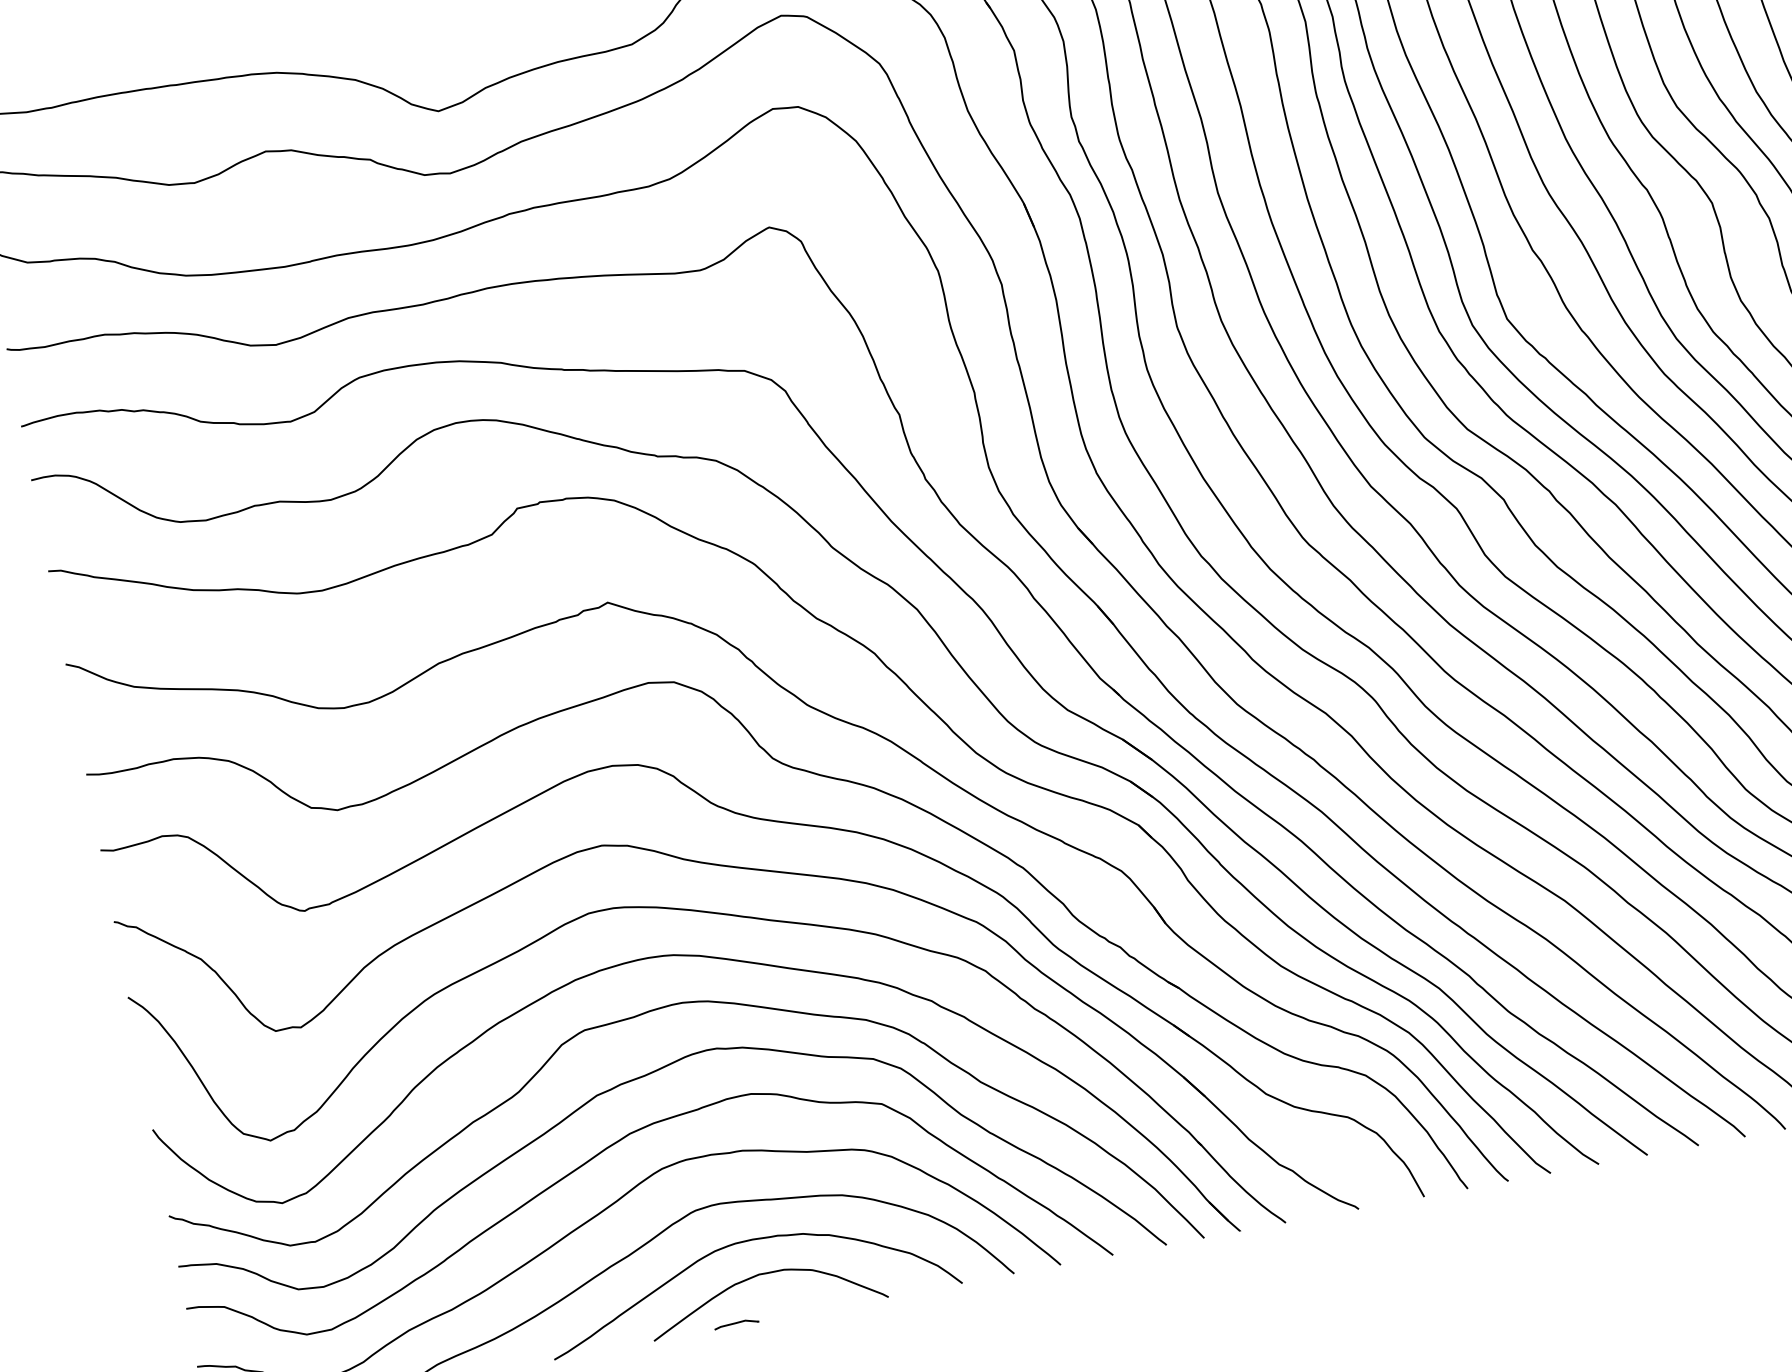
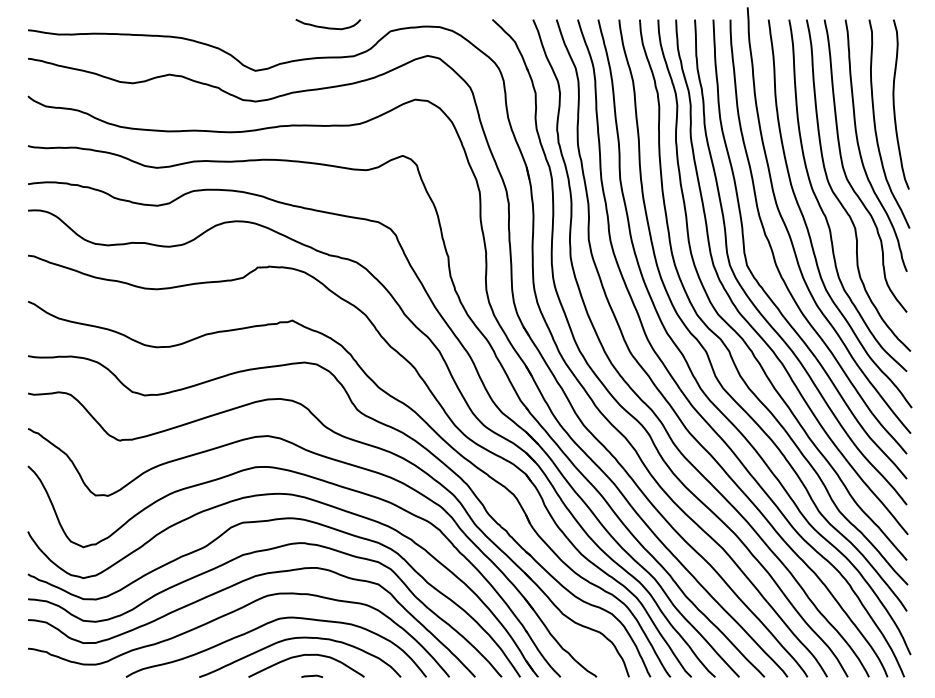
line: (736, 1322) -> (312, 675), moved

